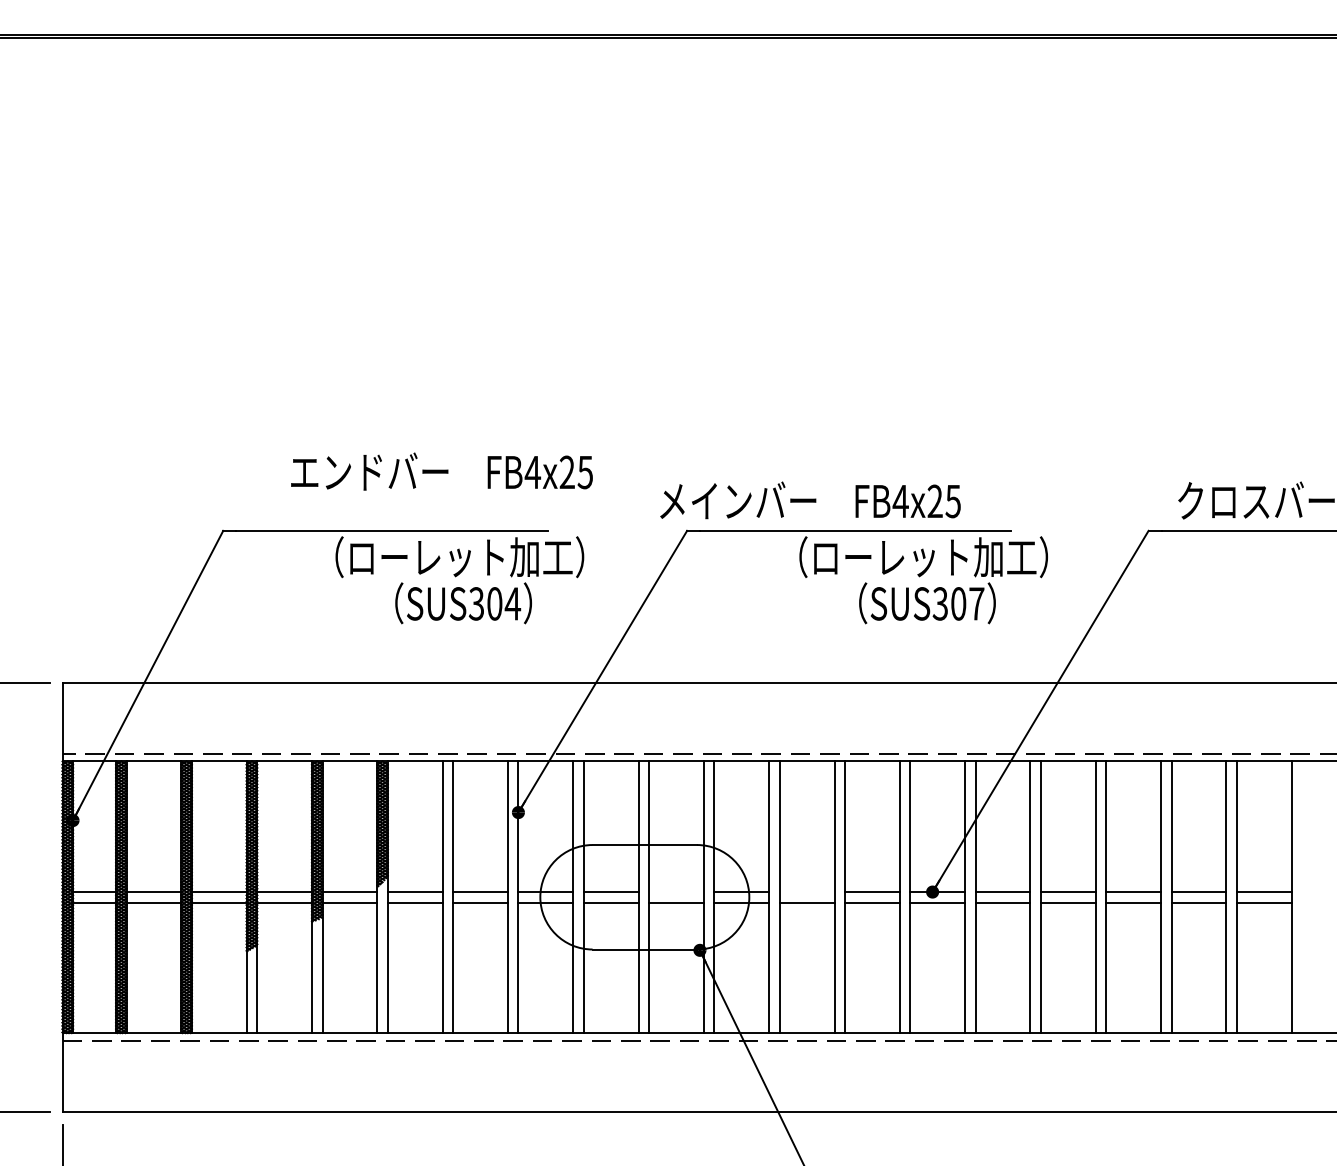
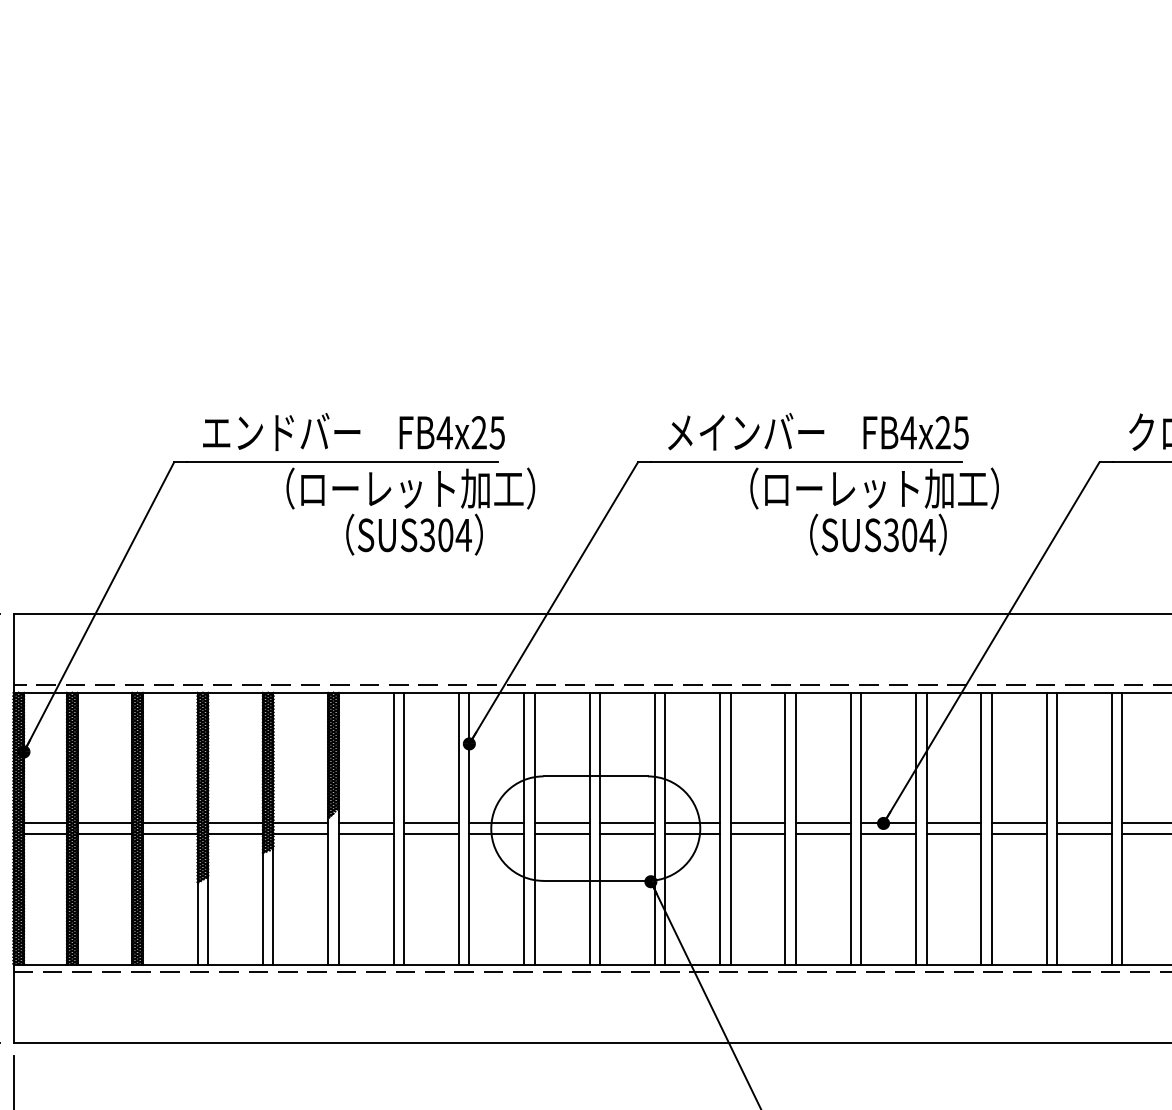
text: (441, 471) -> (353, 431), moved
text: (810, 500) -> (818, 431), moved
text: (976, 603) -> (927, 534), SUS307 -> SUS304
line: (676, 892) -> (627, 823), added
line: (806, 892) -> (757, 823), added

